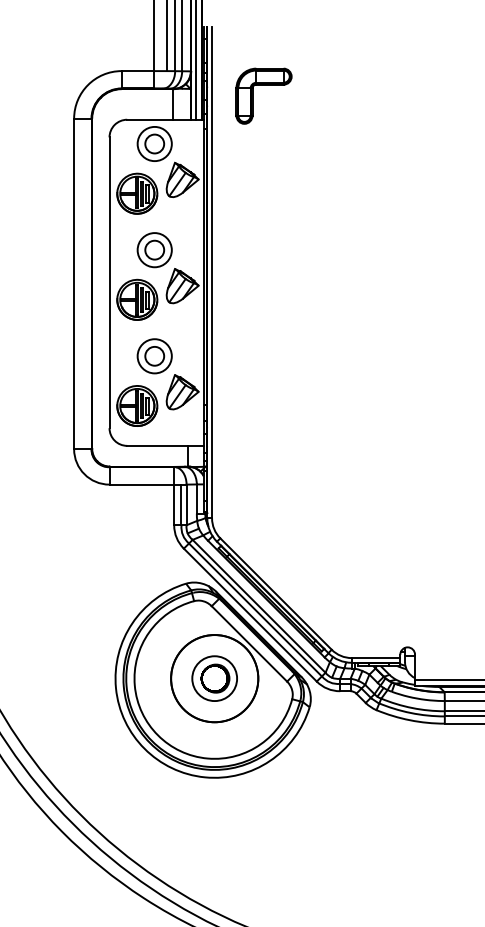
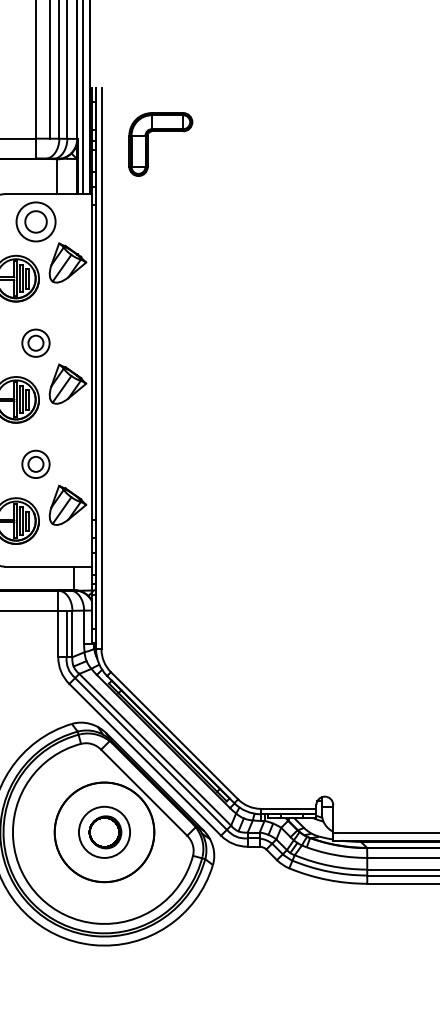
part: (263, 85) -> (160, 132), moved
part: (154, 250) -> (35, 343), size x0.7
part: (154, 356) -> (35, 464), size x0.7

